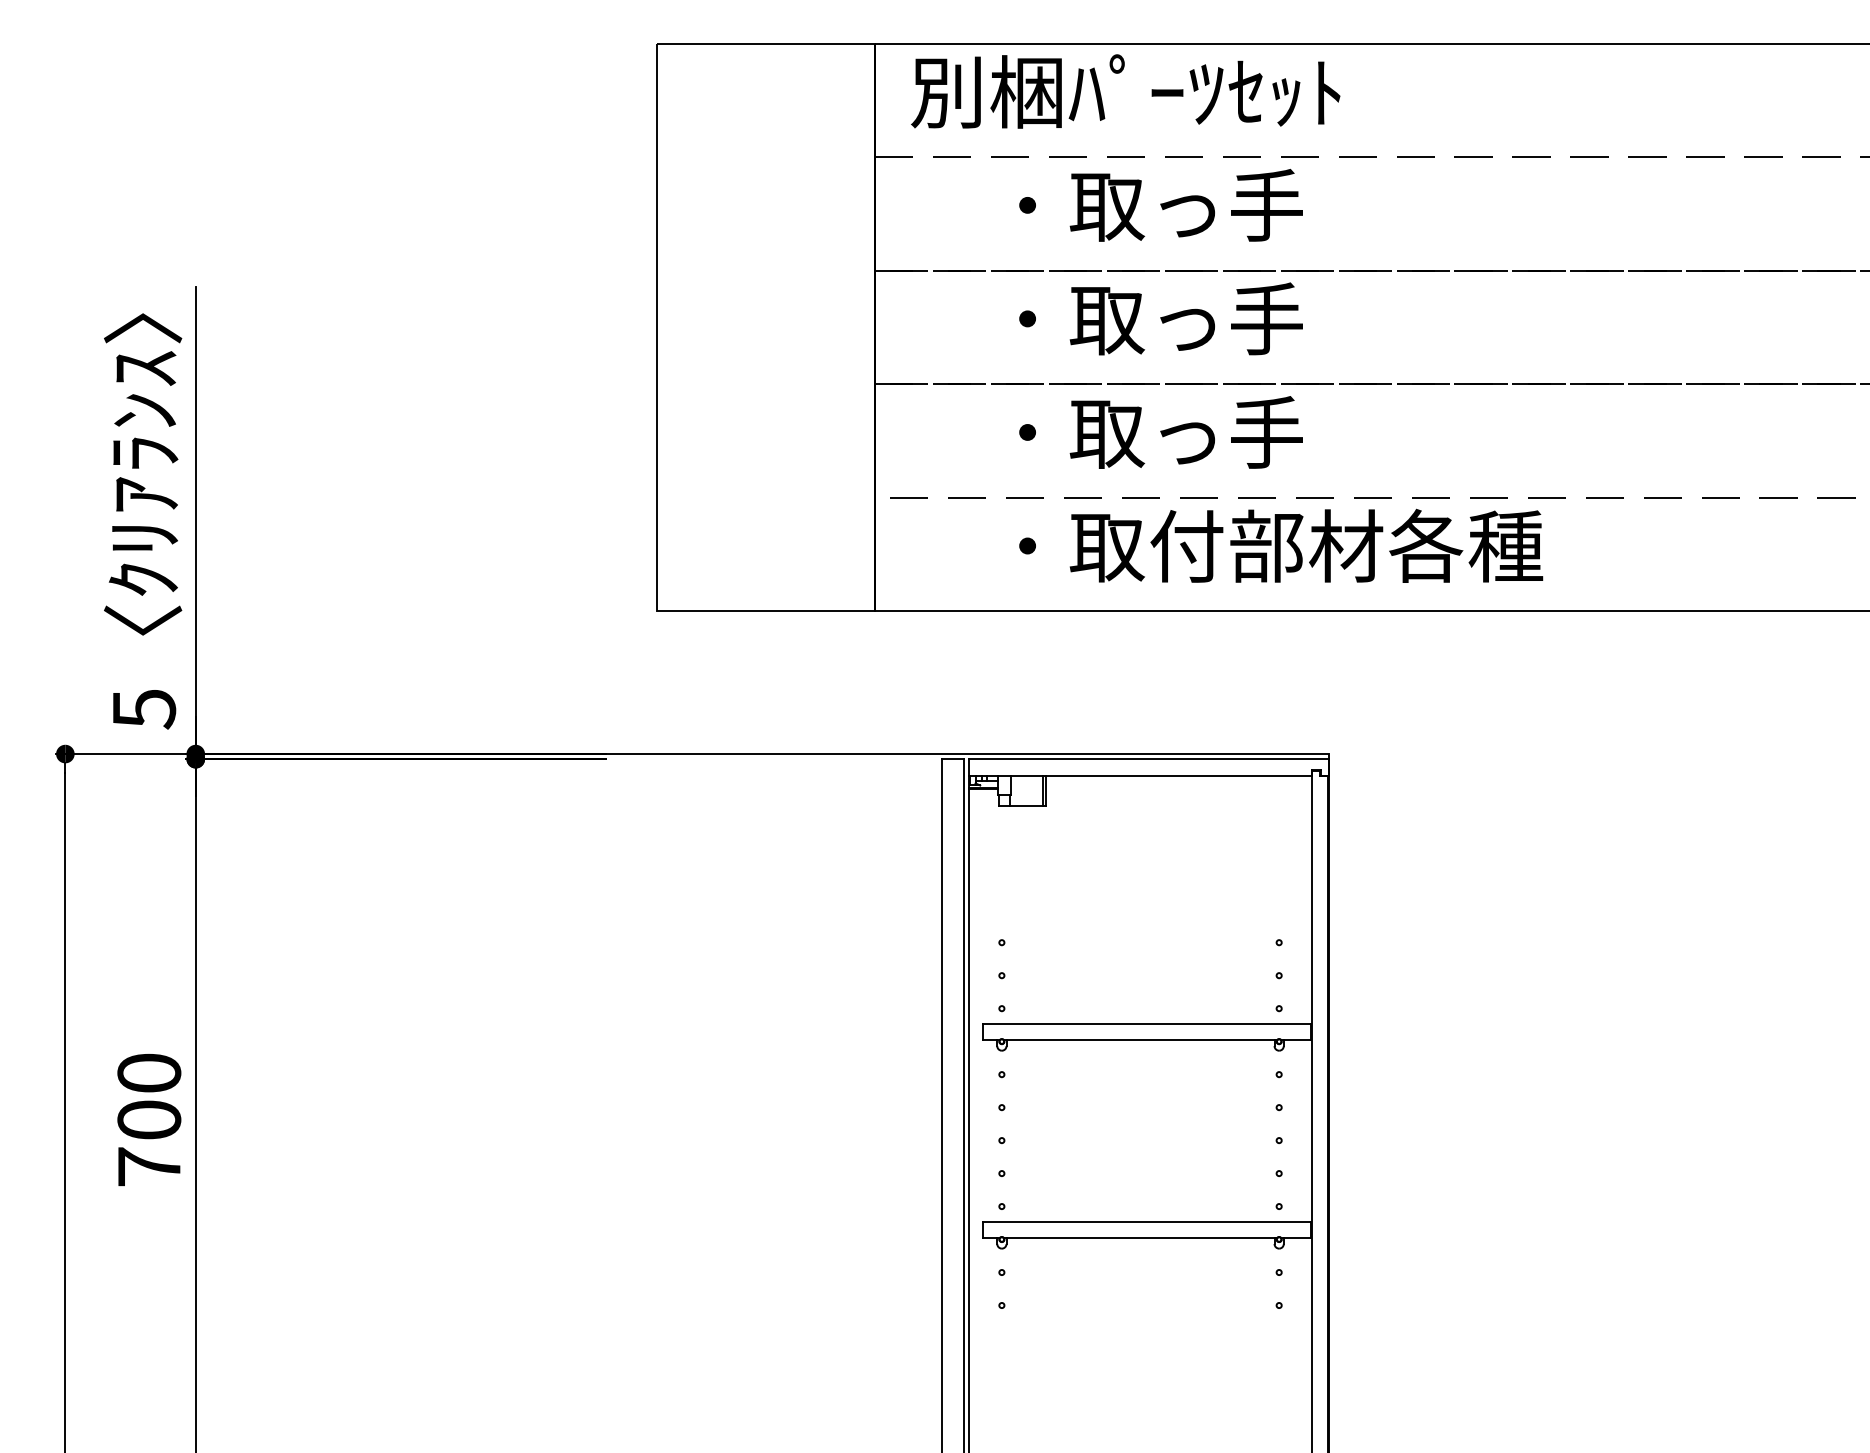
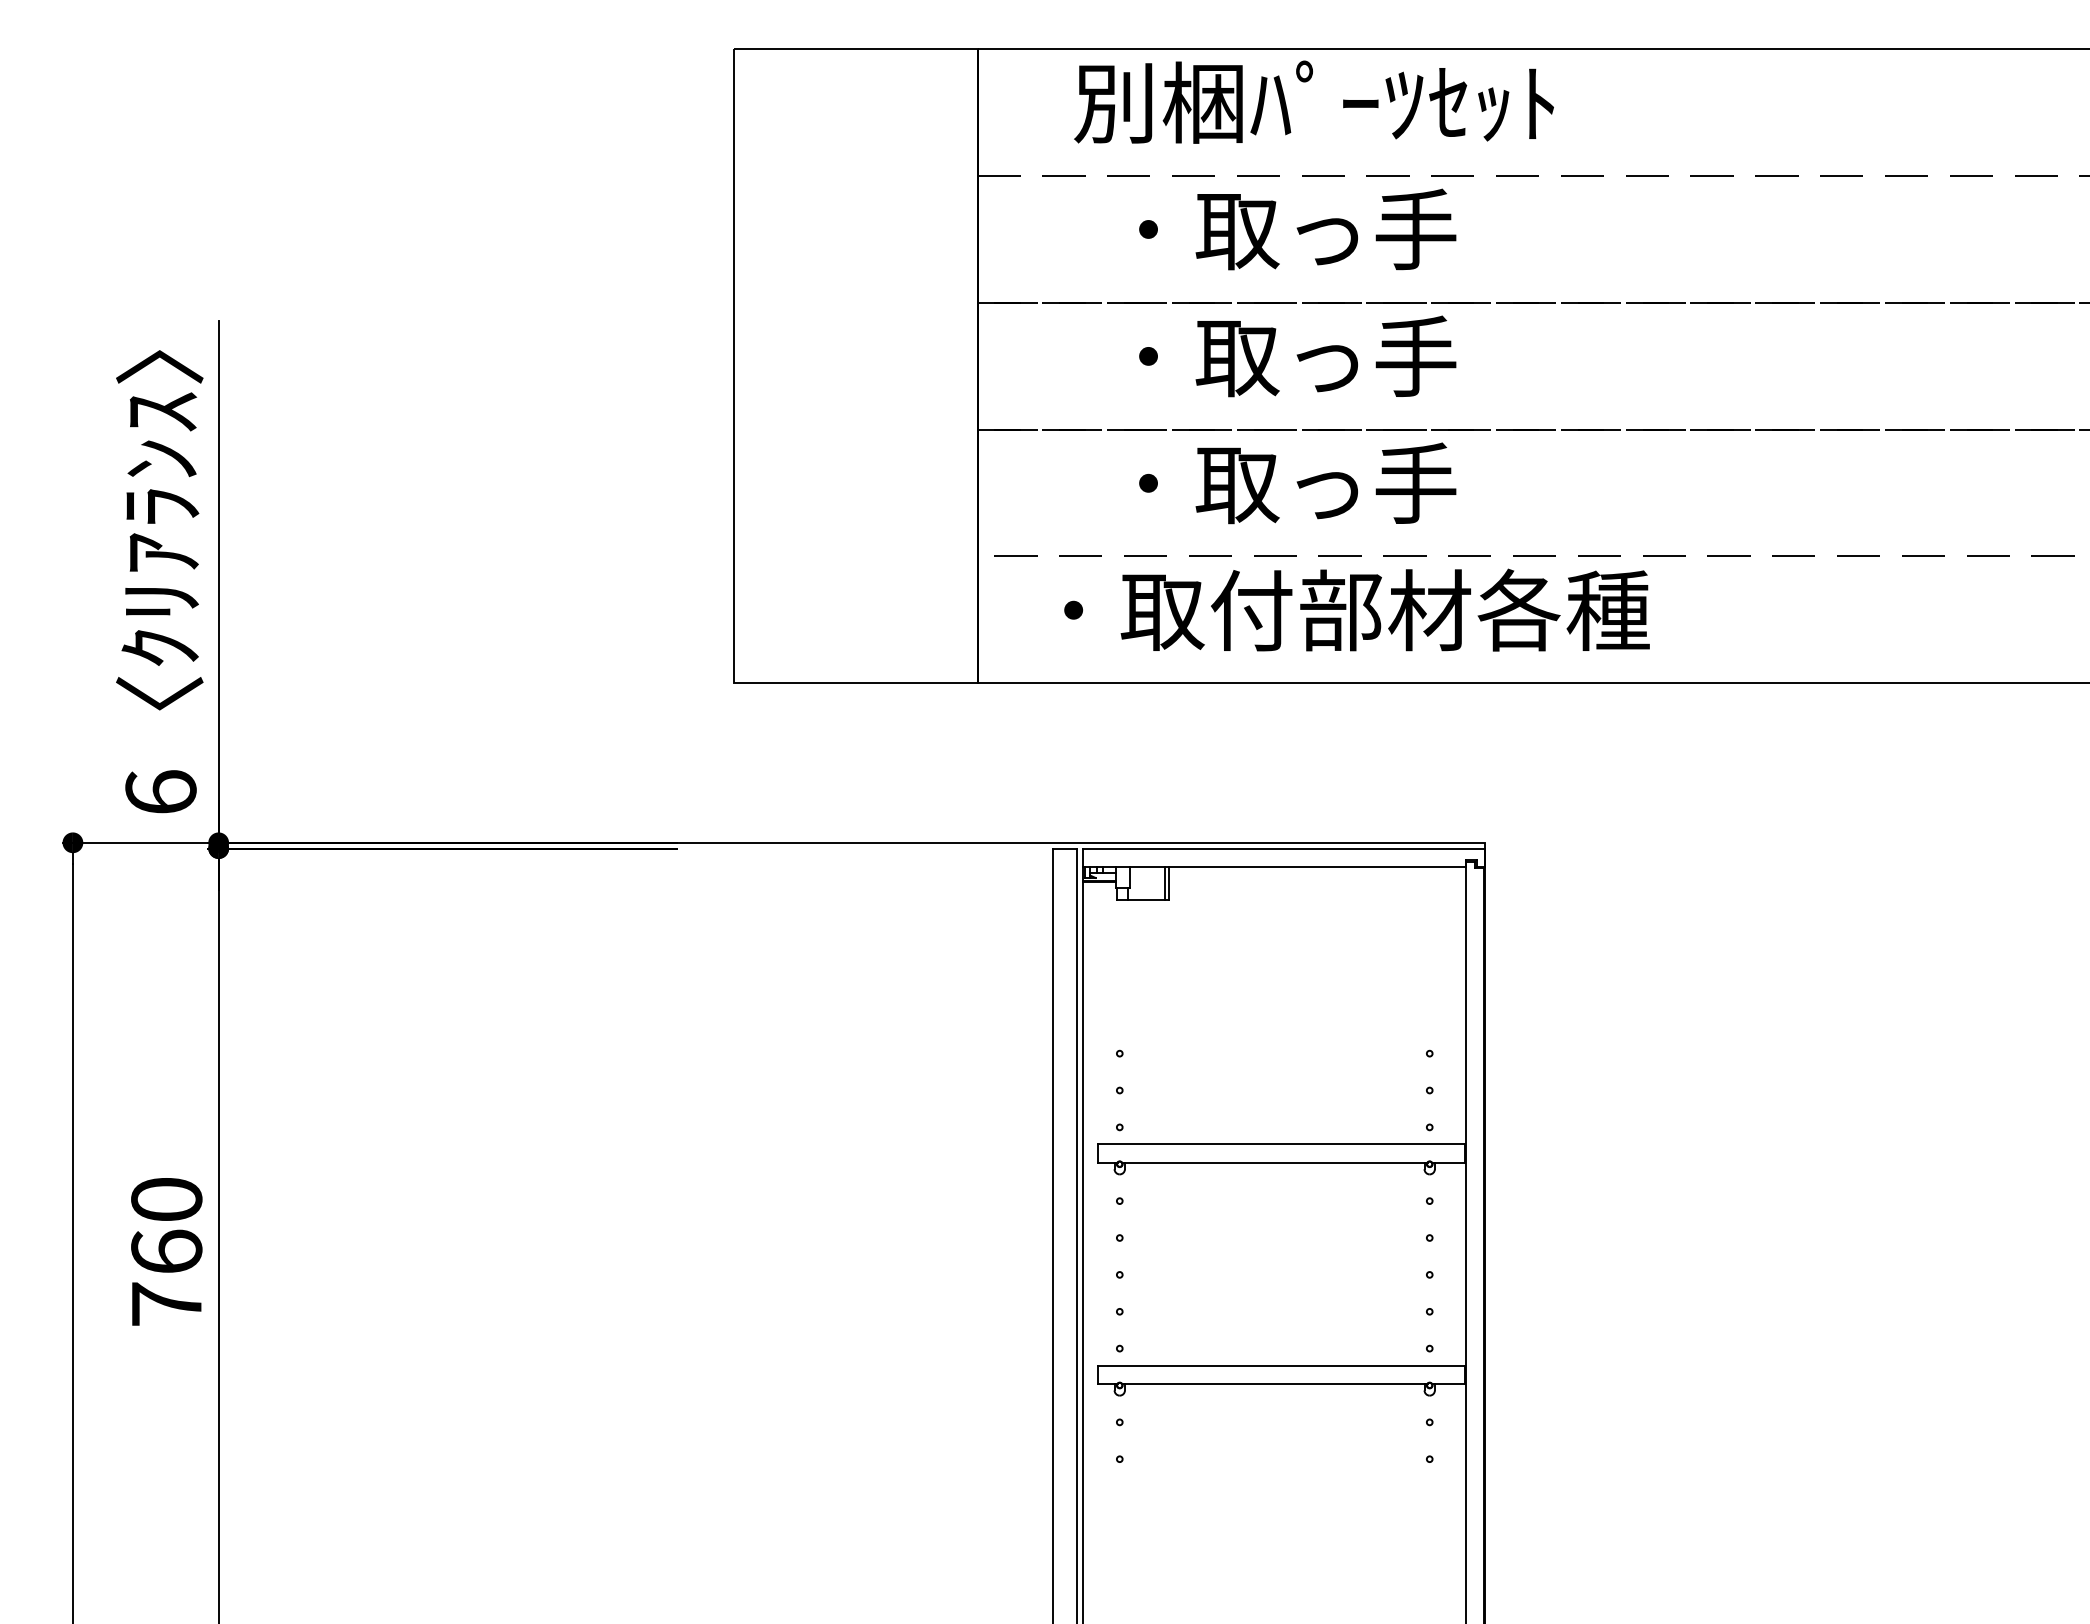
text: (1125, 91) -> (1313, 102), moved
text: (1281, 545) -> (1357, 609), moved
text: (144, 709) -> (161, 792), 5 -> 6
text: (149, 1119) -> (166, 1251), 700 -> 760

